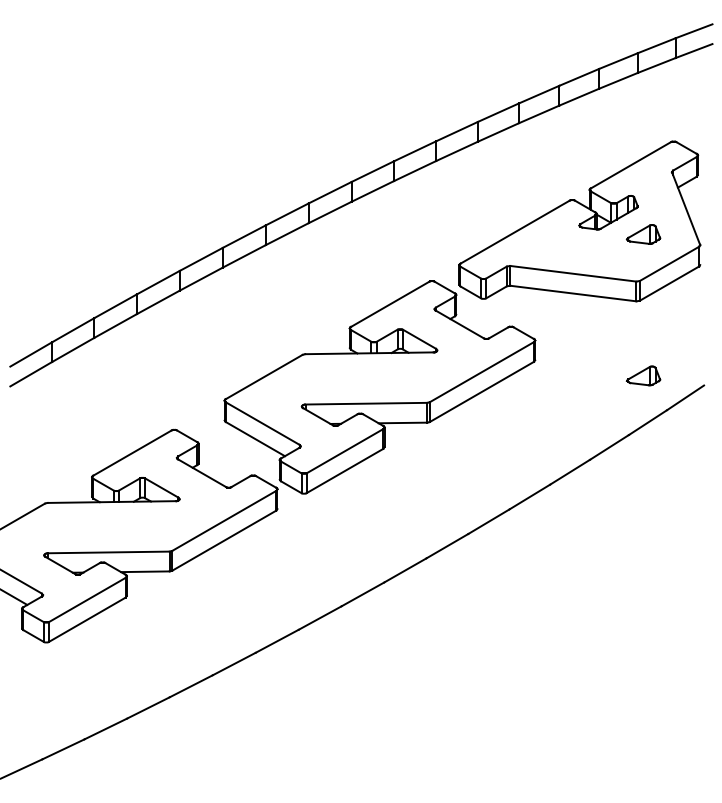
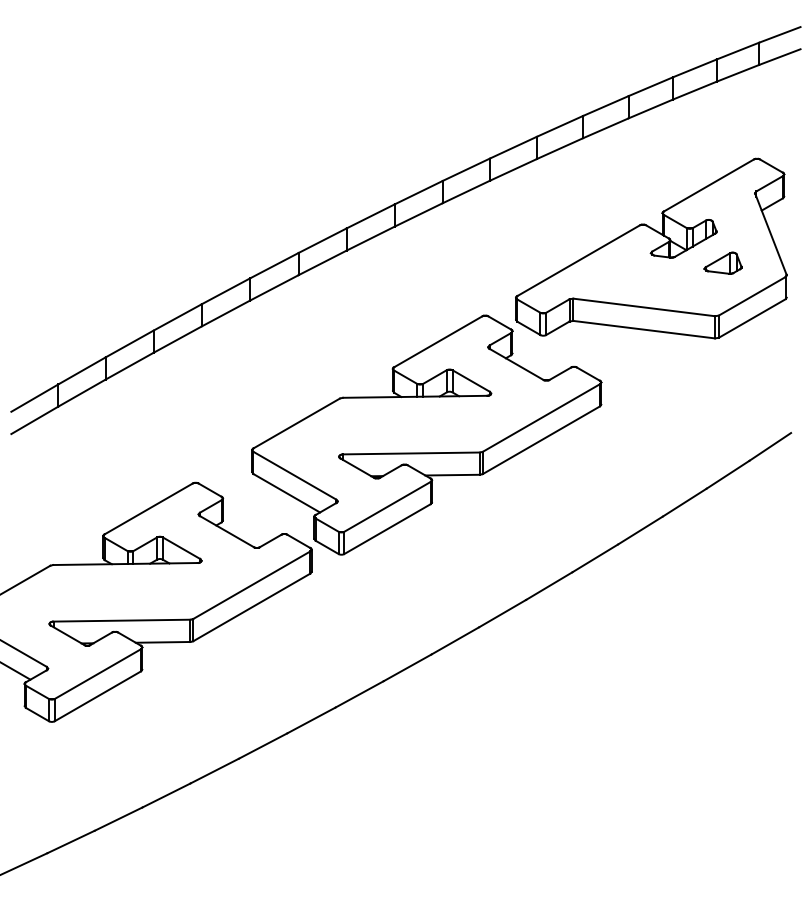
part: (643, 375) -> (722, 421), removed

